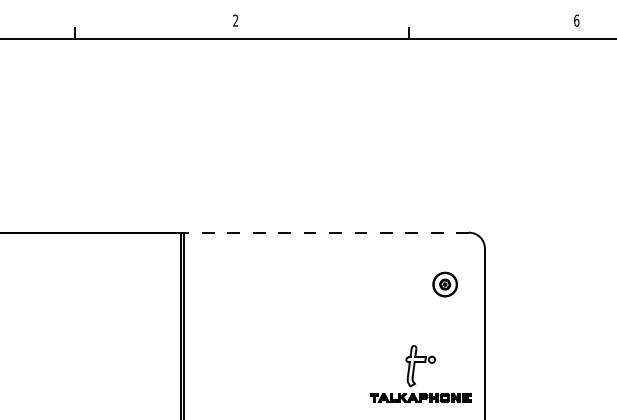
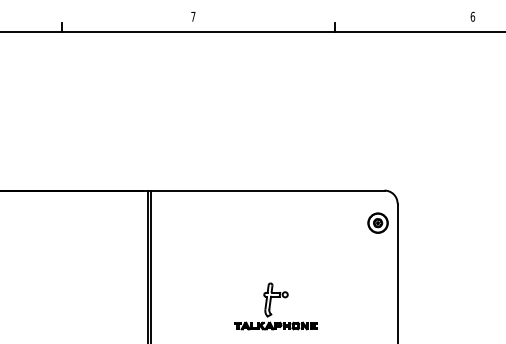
text: (235, 20) -> (193, 16), 2 -> 7
line: (326, 232) -> (267, 190), dashed -> solid
part: (444, 283) -> (377, 222), moved
part: (420, 374) -> (275, 306), moved

